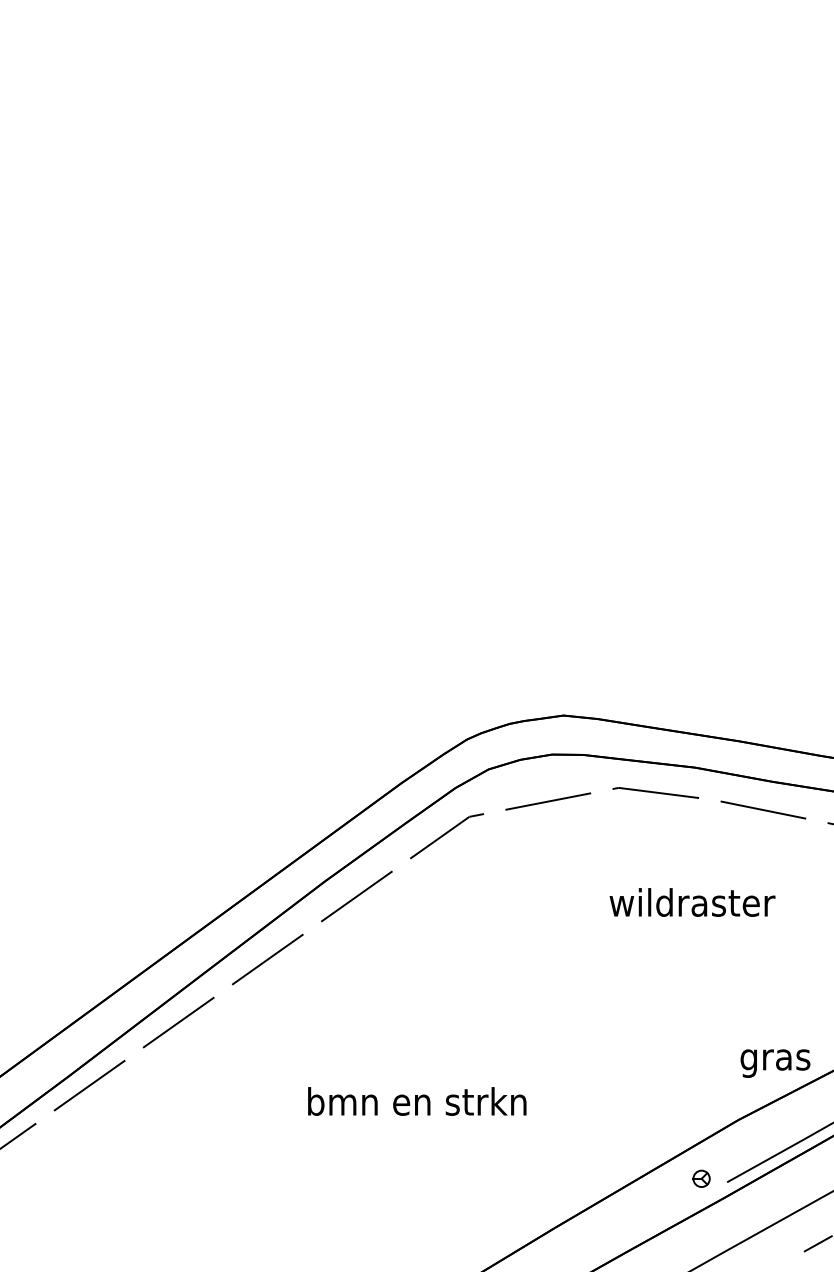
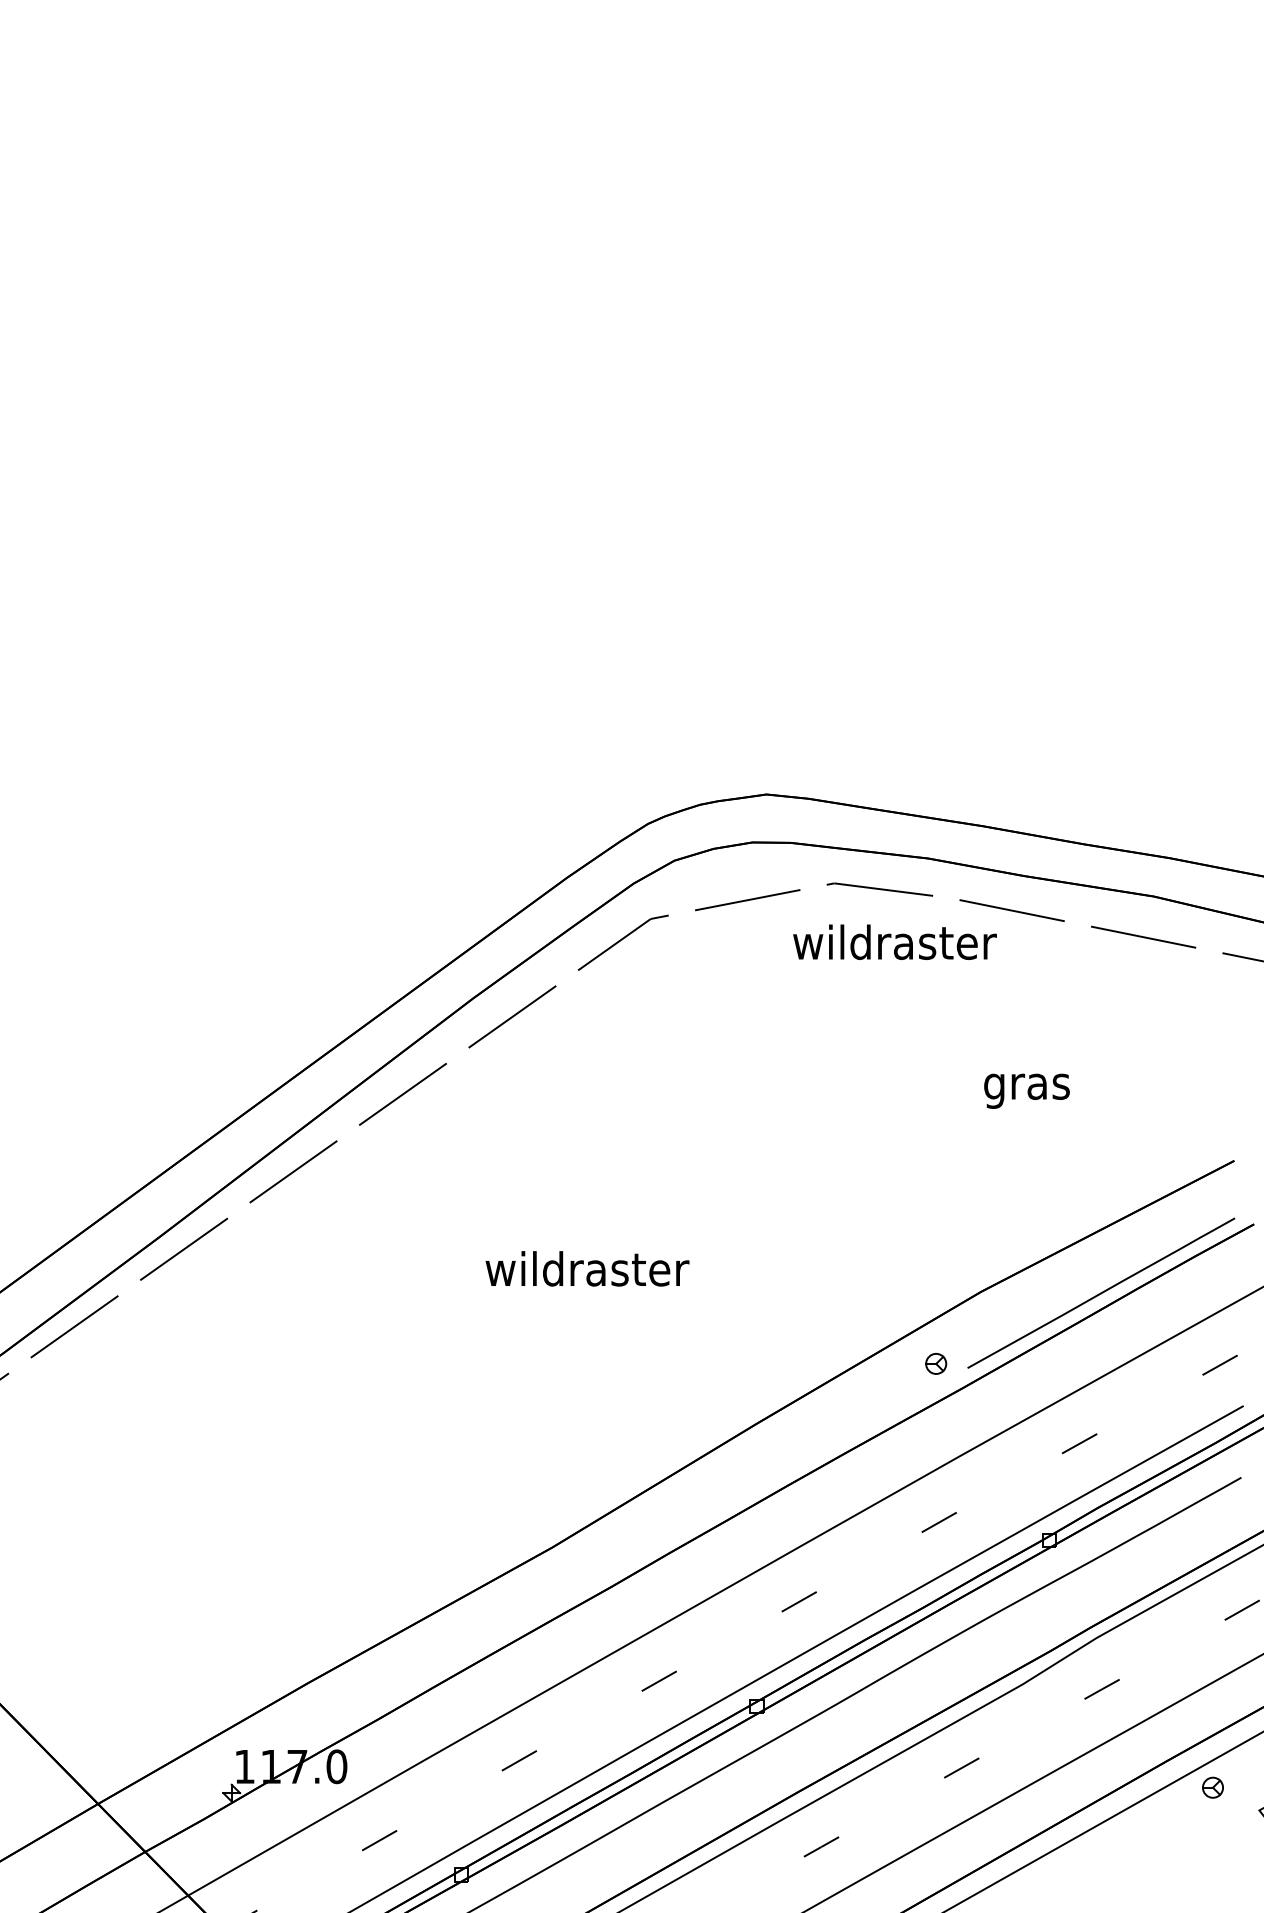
text: (692, 901) -> (894, 941), moved
text: (775, 1062) -> (1026, 1090), moved
text: (417, 1101) -> (586, 1268), bmn en strkn -> wildraster

